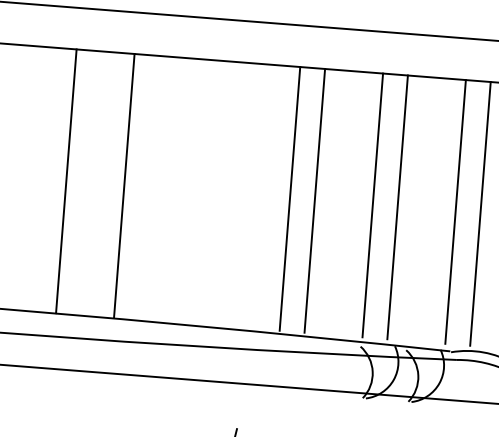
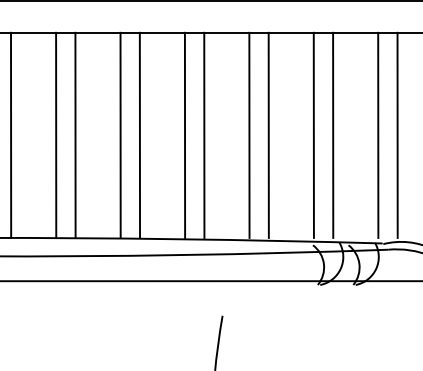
line: (41, 178) -> (56, 134), added
line: (148, 186) -> (139, 134), added
line: (206, 191) -> (184, 134), added
line: (232, 193) -> (204, 134), added

